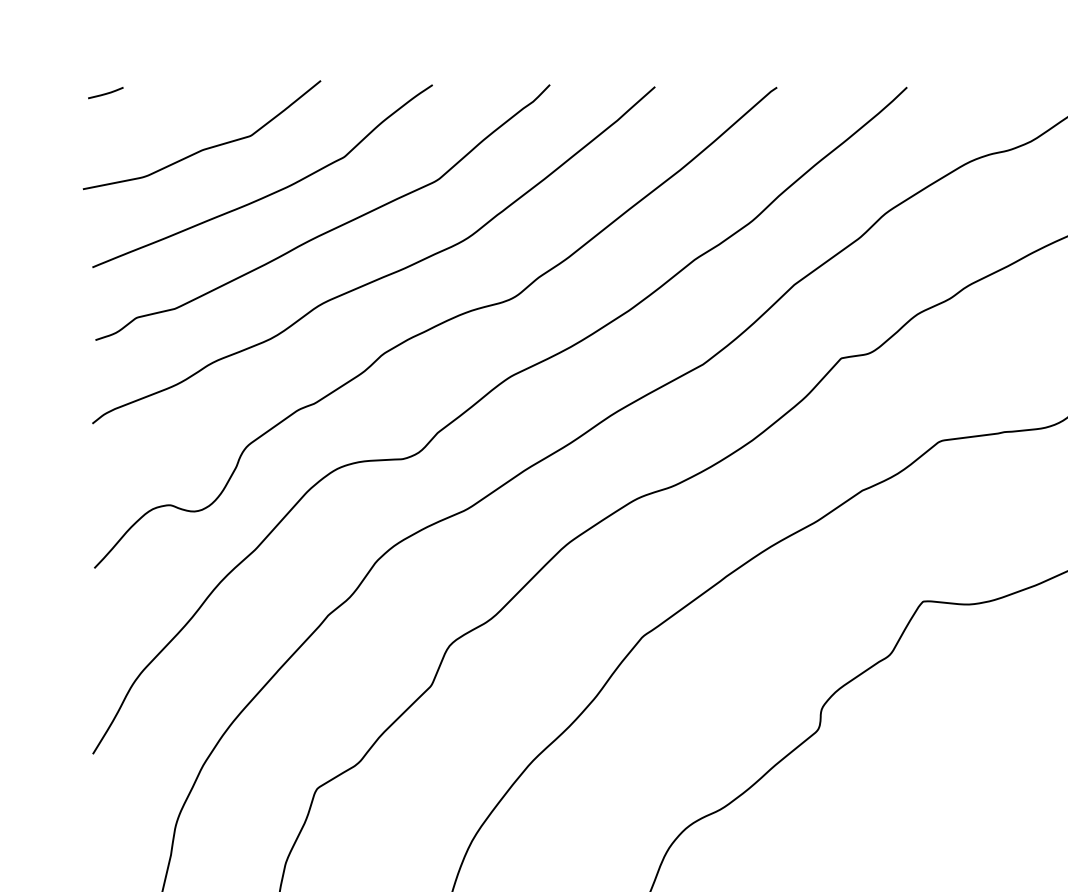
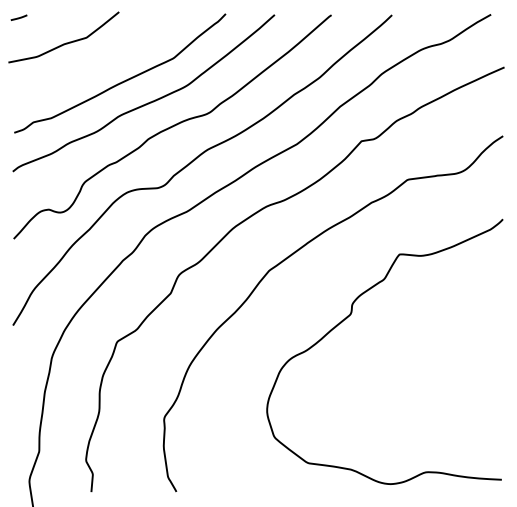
curve: (267, 193) -> (94, 64), removed

